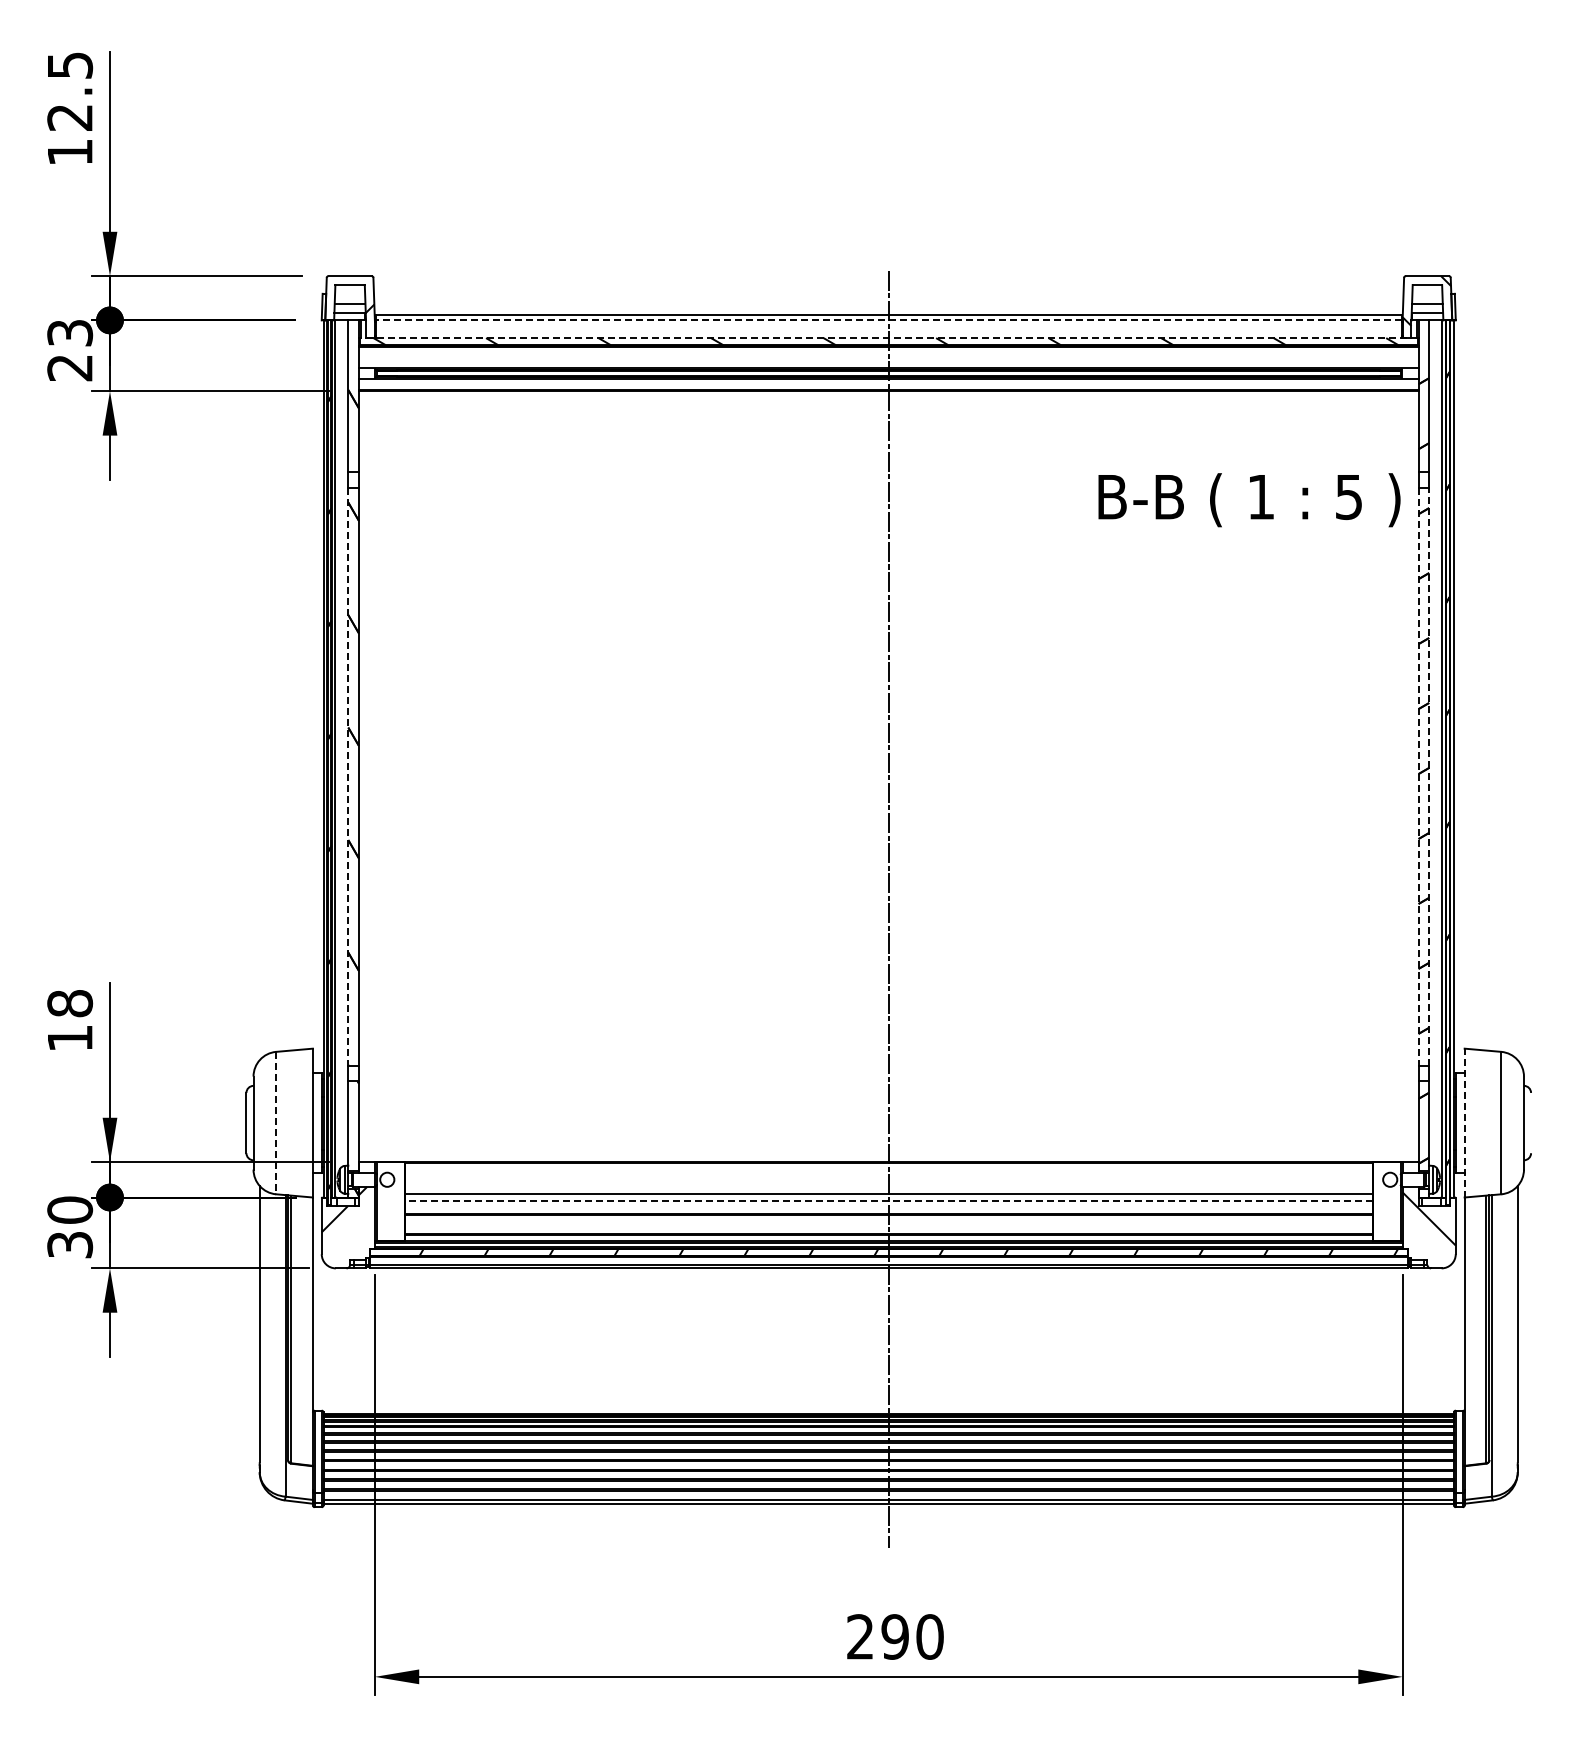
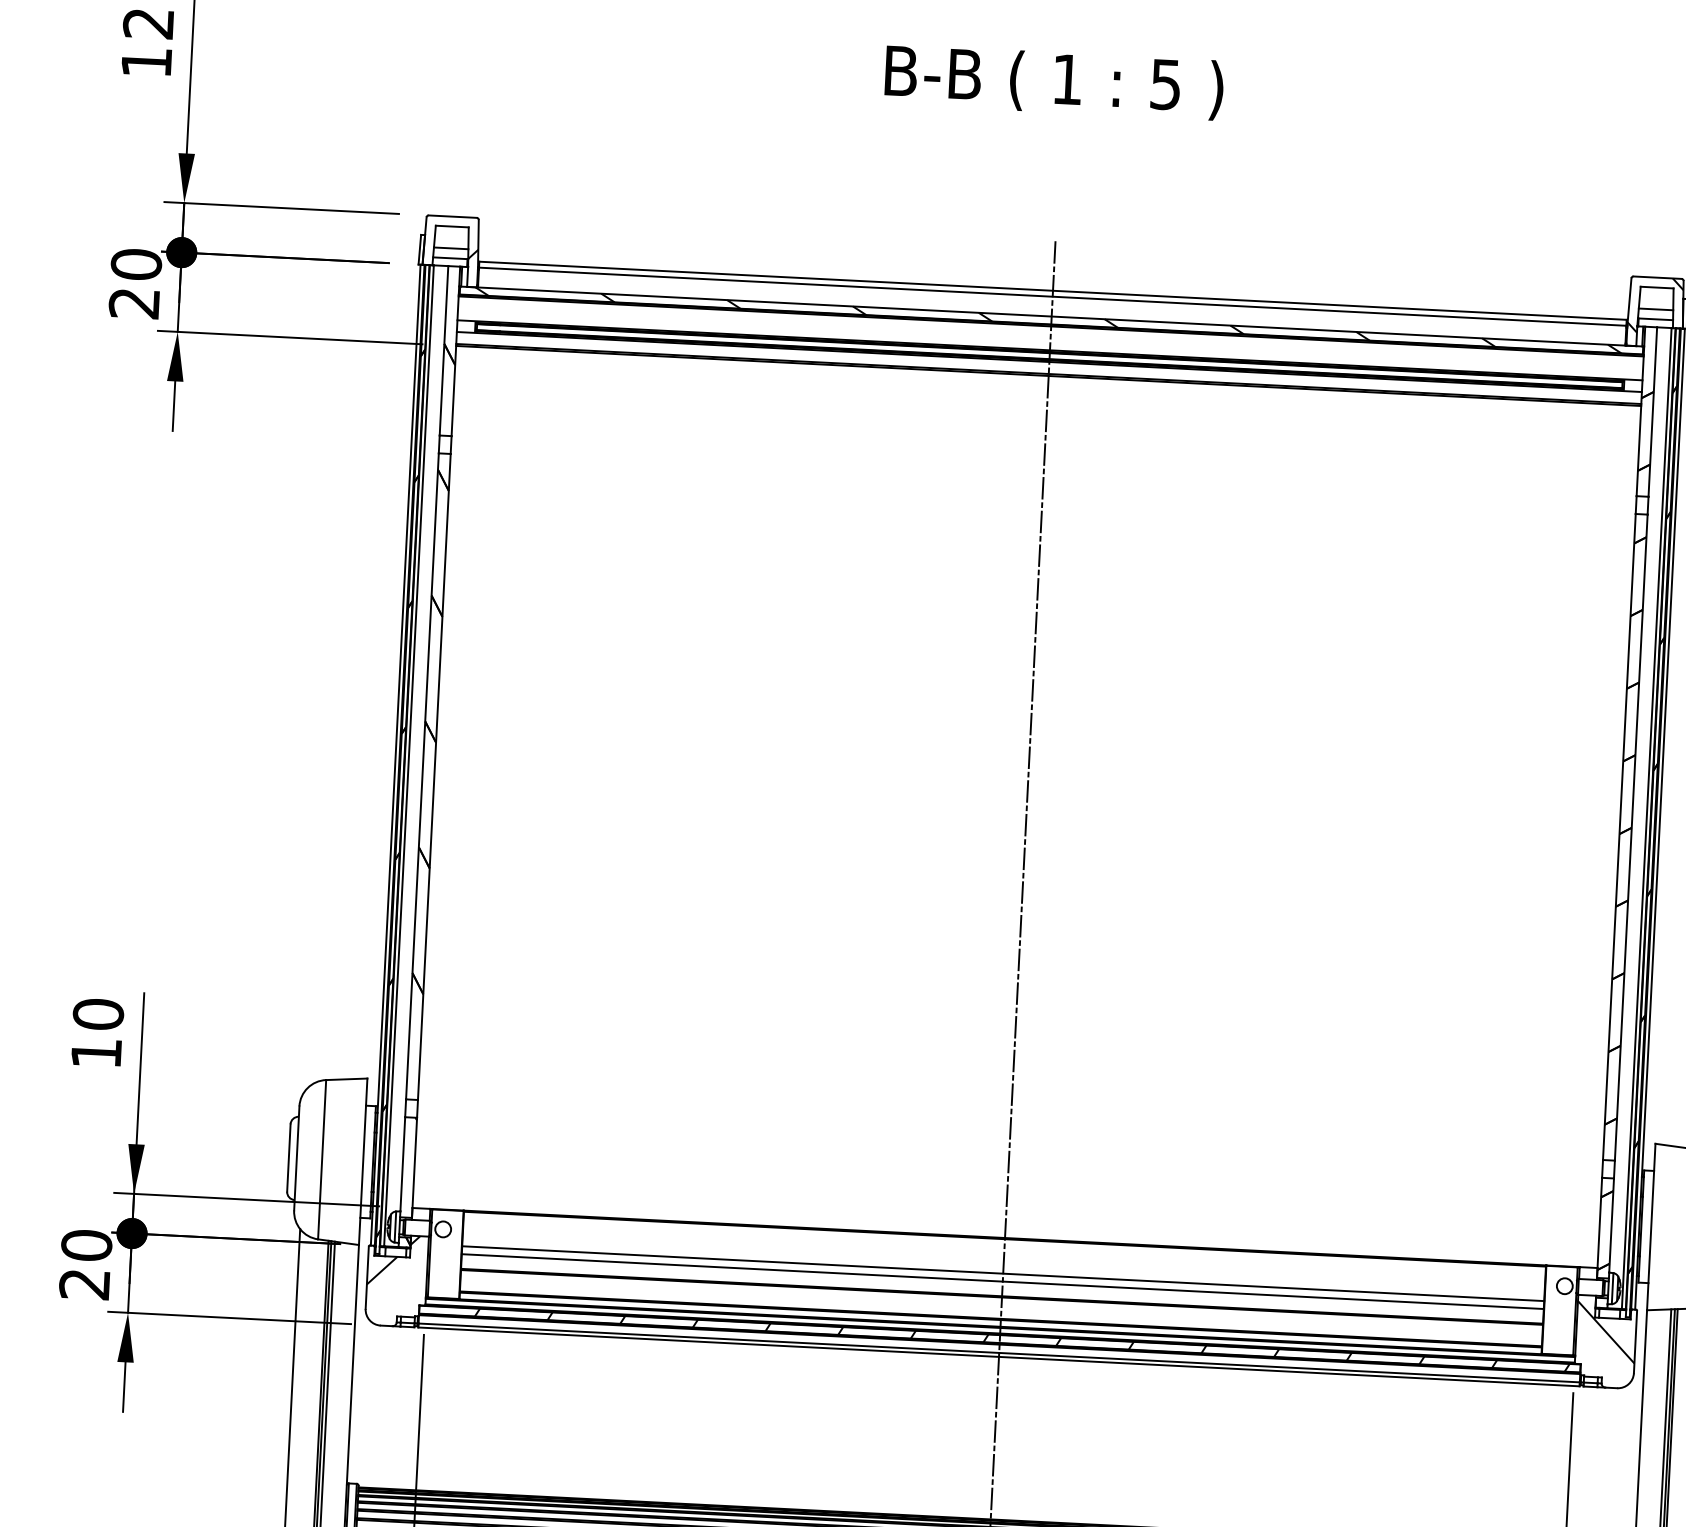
line: (888, 320) -> (1052, 296), dashed -> solid
text: (70, 332) -> (136, 263), 23 -> 20
line: (888, 338) -> (1051, 316), dashed -> solid
text: (1249, 500) -> (1054, 82), moved
line: (348, 776) -> (422, 776), dashed -> solid
line: (1418, 776) -> (1619, 836), dashed -> solid
line: (1429, 776) -> (1631, 837), dashed -> solid
text: (69, 1003) -> (97, 1014), 18 -> 10
line: (1464, 1122) -> (1651, 1226), dashed -> solid
line: (276, 1123) -> (322, 1160), dashed -> solid
line: (888, 1201) -> (1002, 1282), dashed -> solid
text: (70, 1245) -> (85, 1284), 30 -> 20

